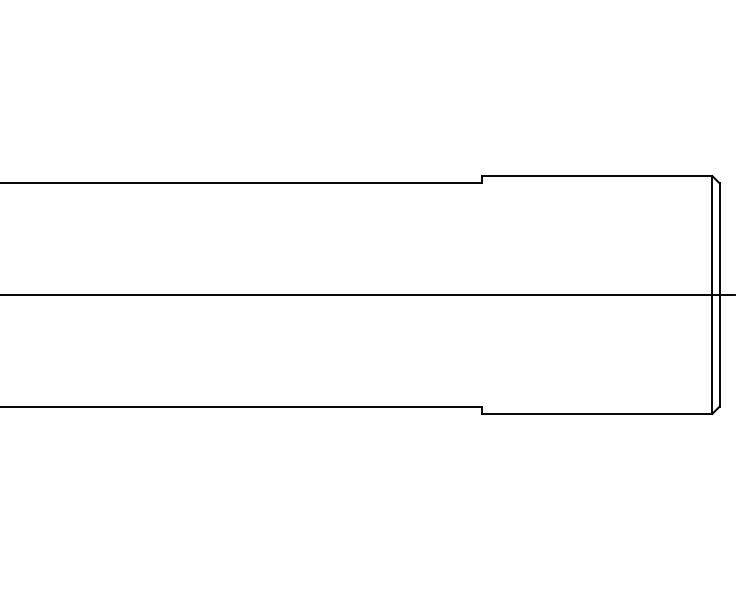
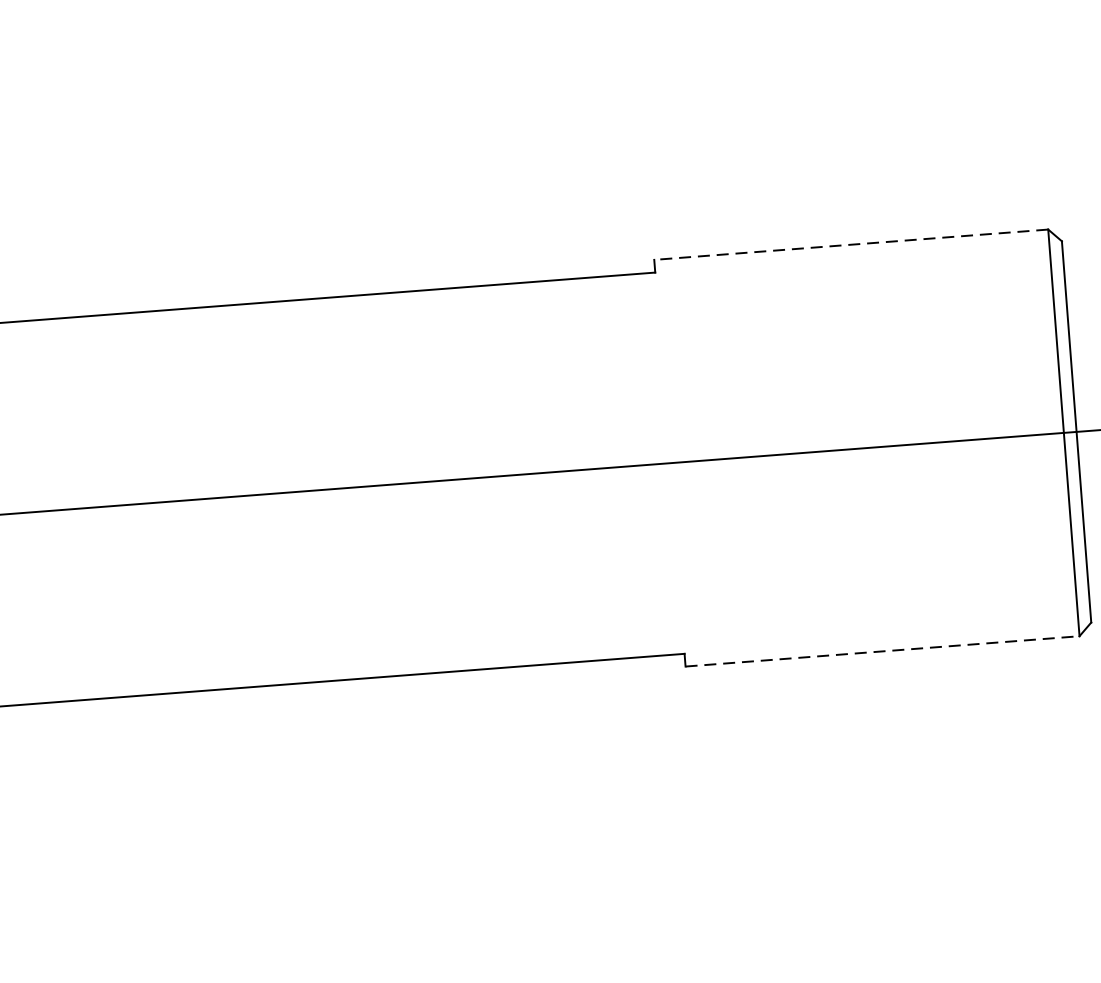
line: (596, 176) -> (850, 245), solid -> dashed
line: (597, 413) -> (883, 650), solid -> dashed

